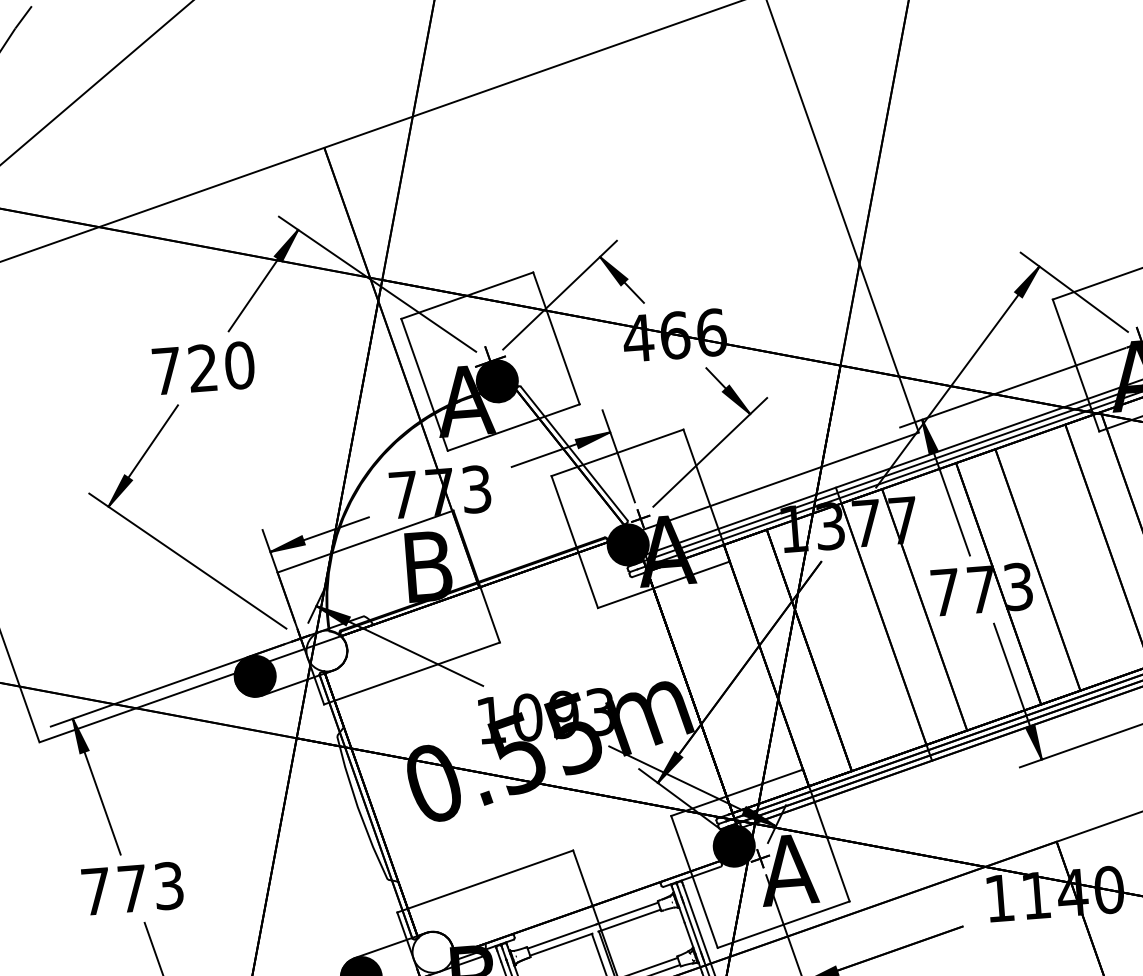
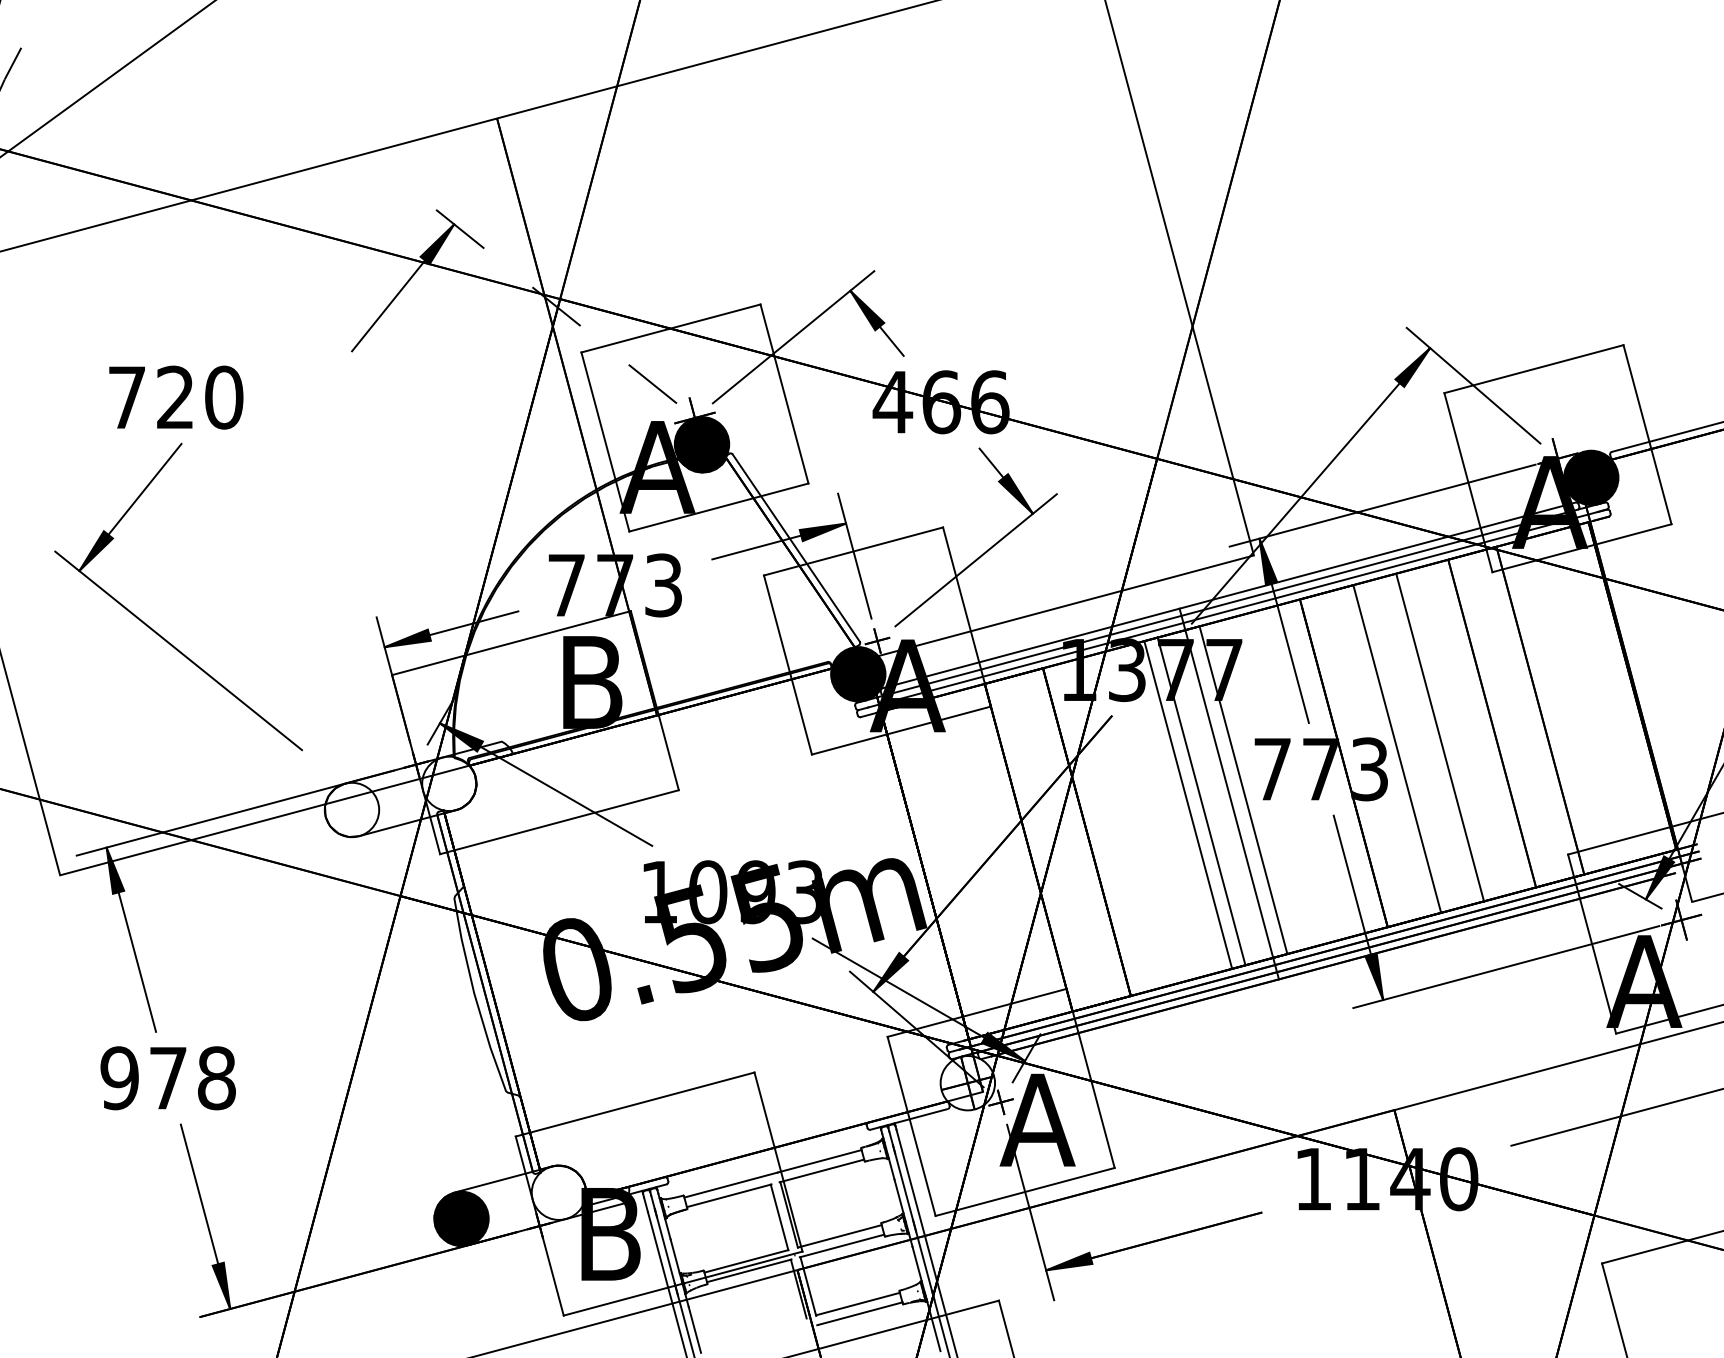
line: (377, 283) -> (553, 303), solid -> dashed
text: (203, 368) -> (176, 397), moved
part: (166, 545) -> (151, 627), moved
line: (1038, 569) -> (1440, 737), moved
line: (924, 610) -> (1201, 801), moved
line: (883, 623) -> (1228, 793), moved
fill: (254, 675) -> (351, 809), removed
fill: (734, 846) -> (967, 1083), removed
text: (132, 888) -> (167, 1078), 773 -> 978

